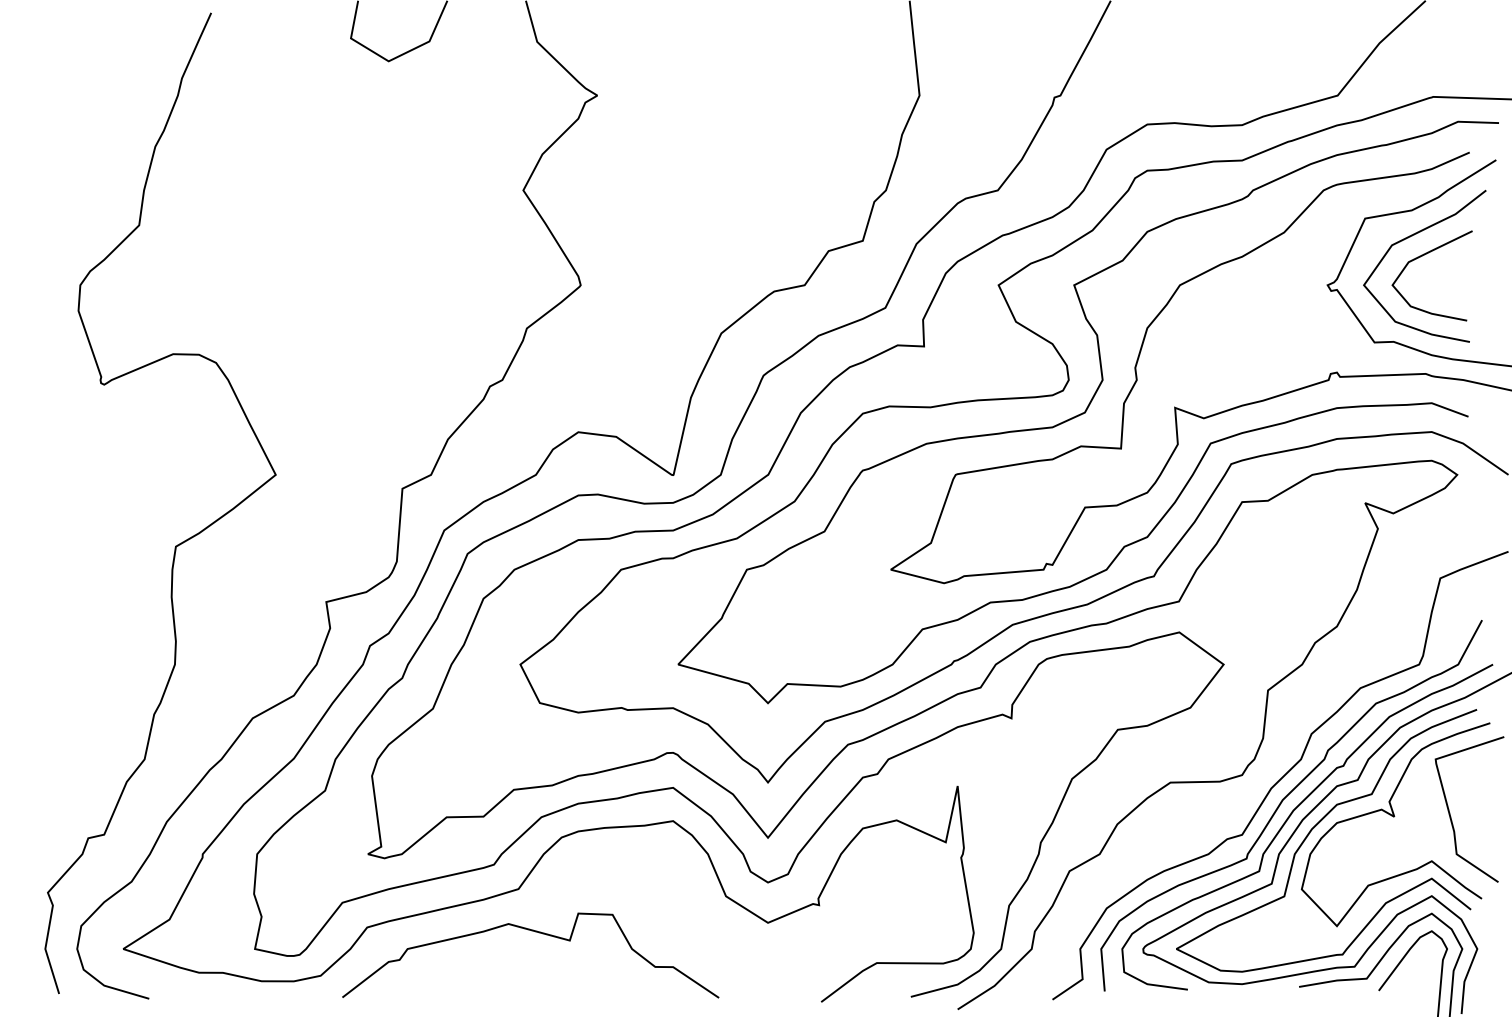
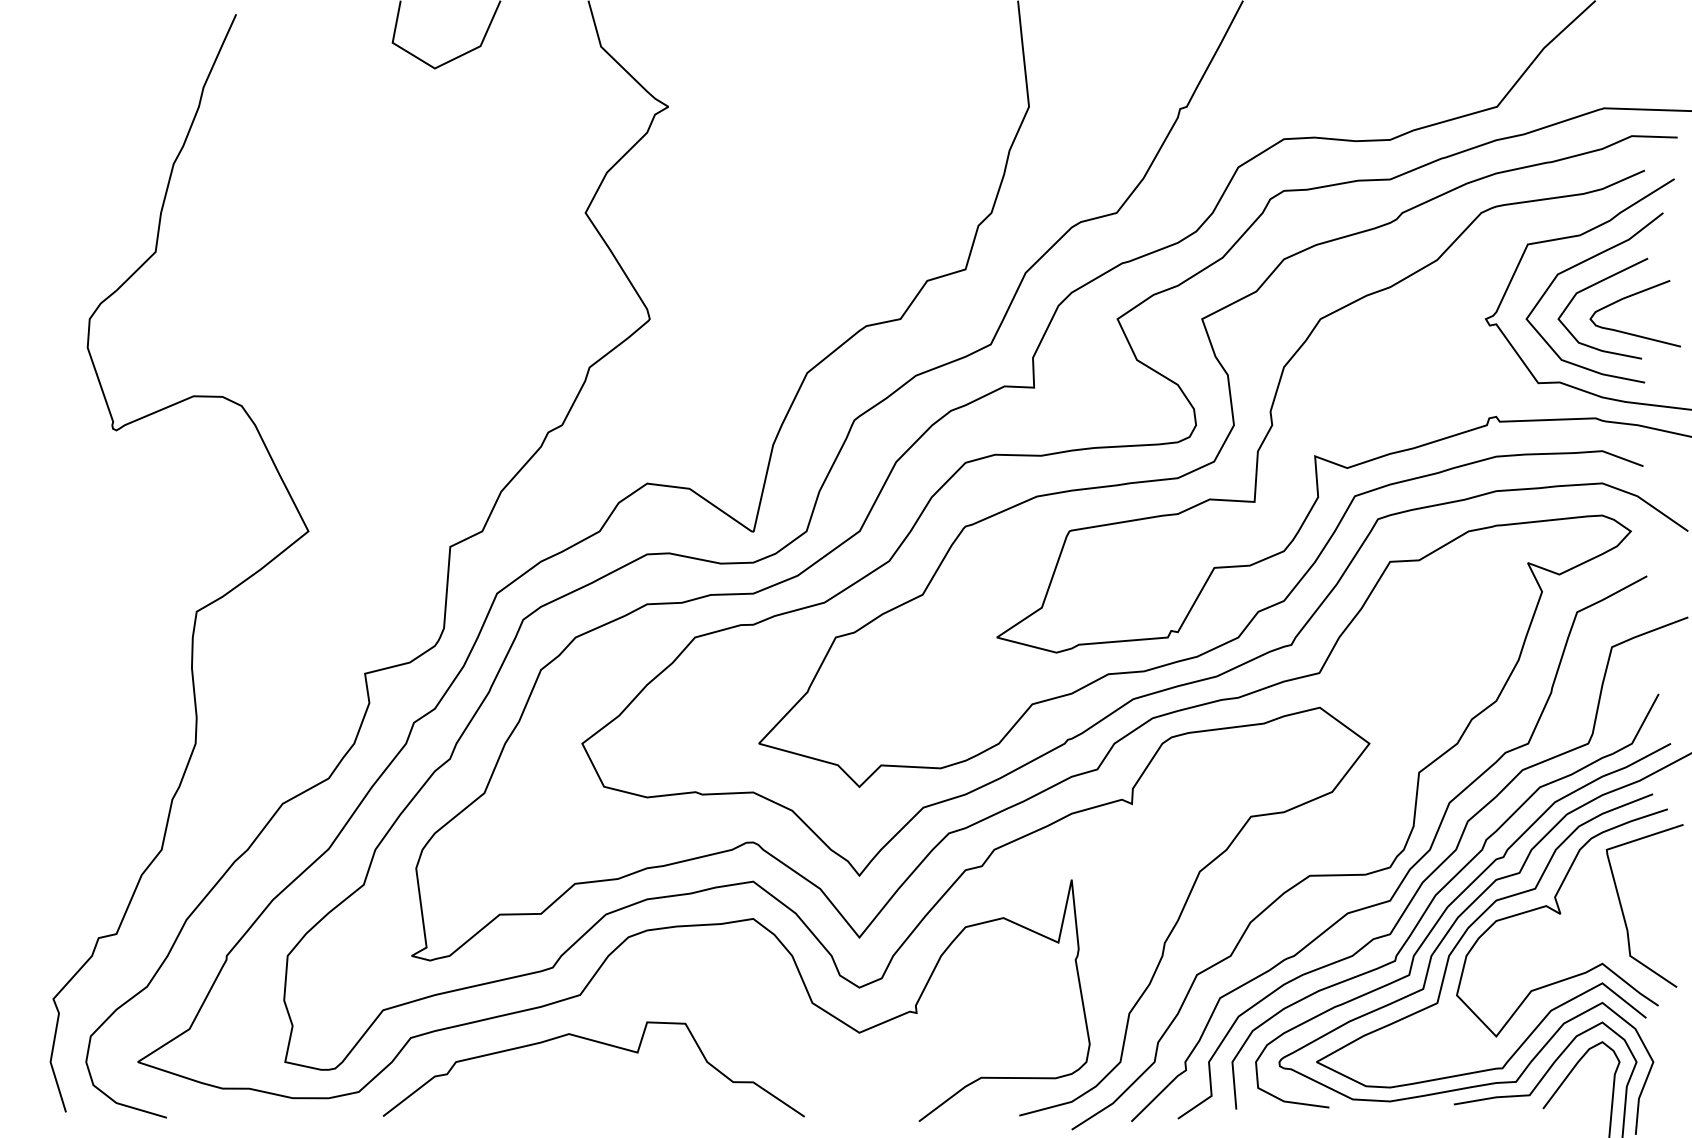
curve: (1454, 266) -> (1627, 298), added
curve: (1259, 775) -> (1409, 867), added

